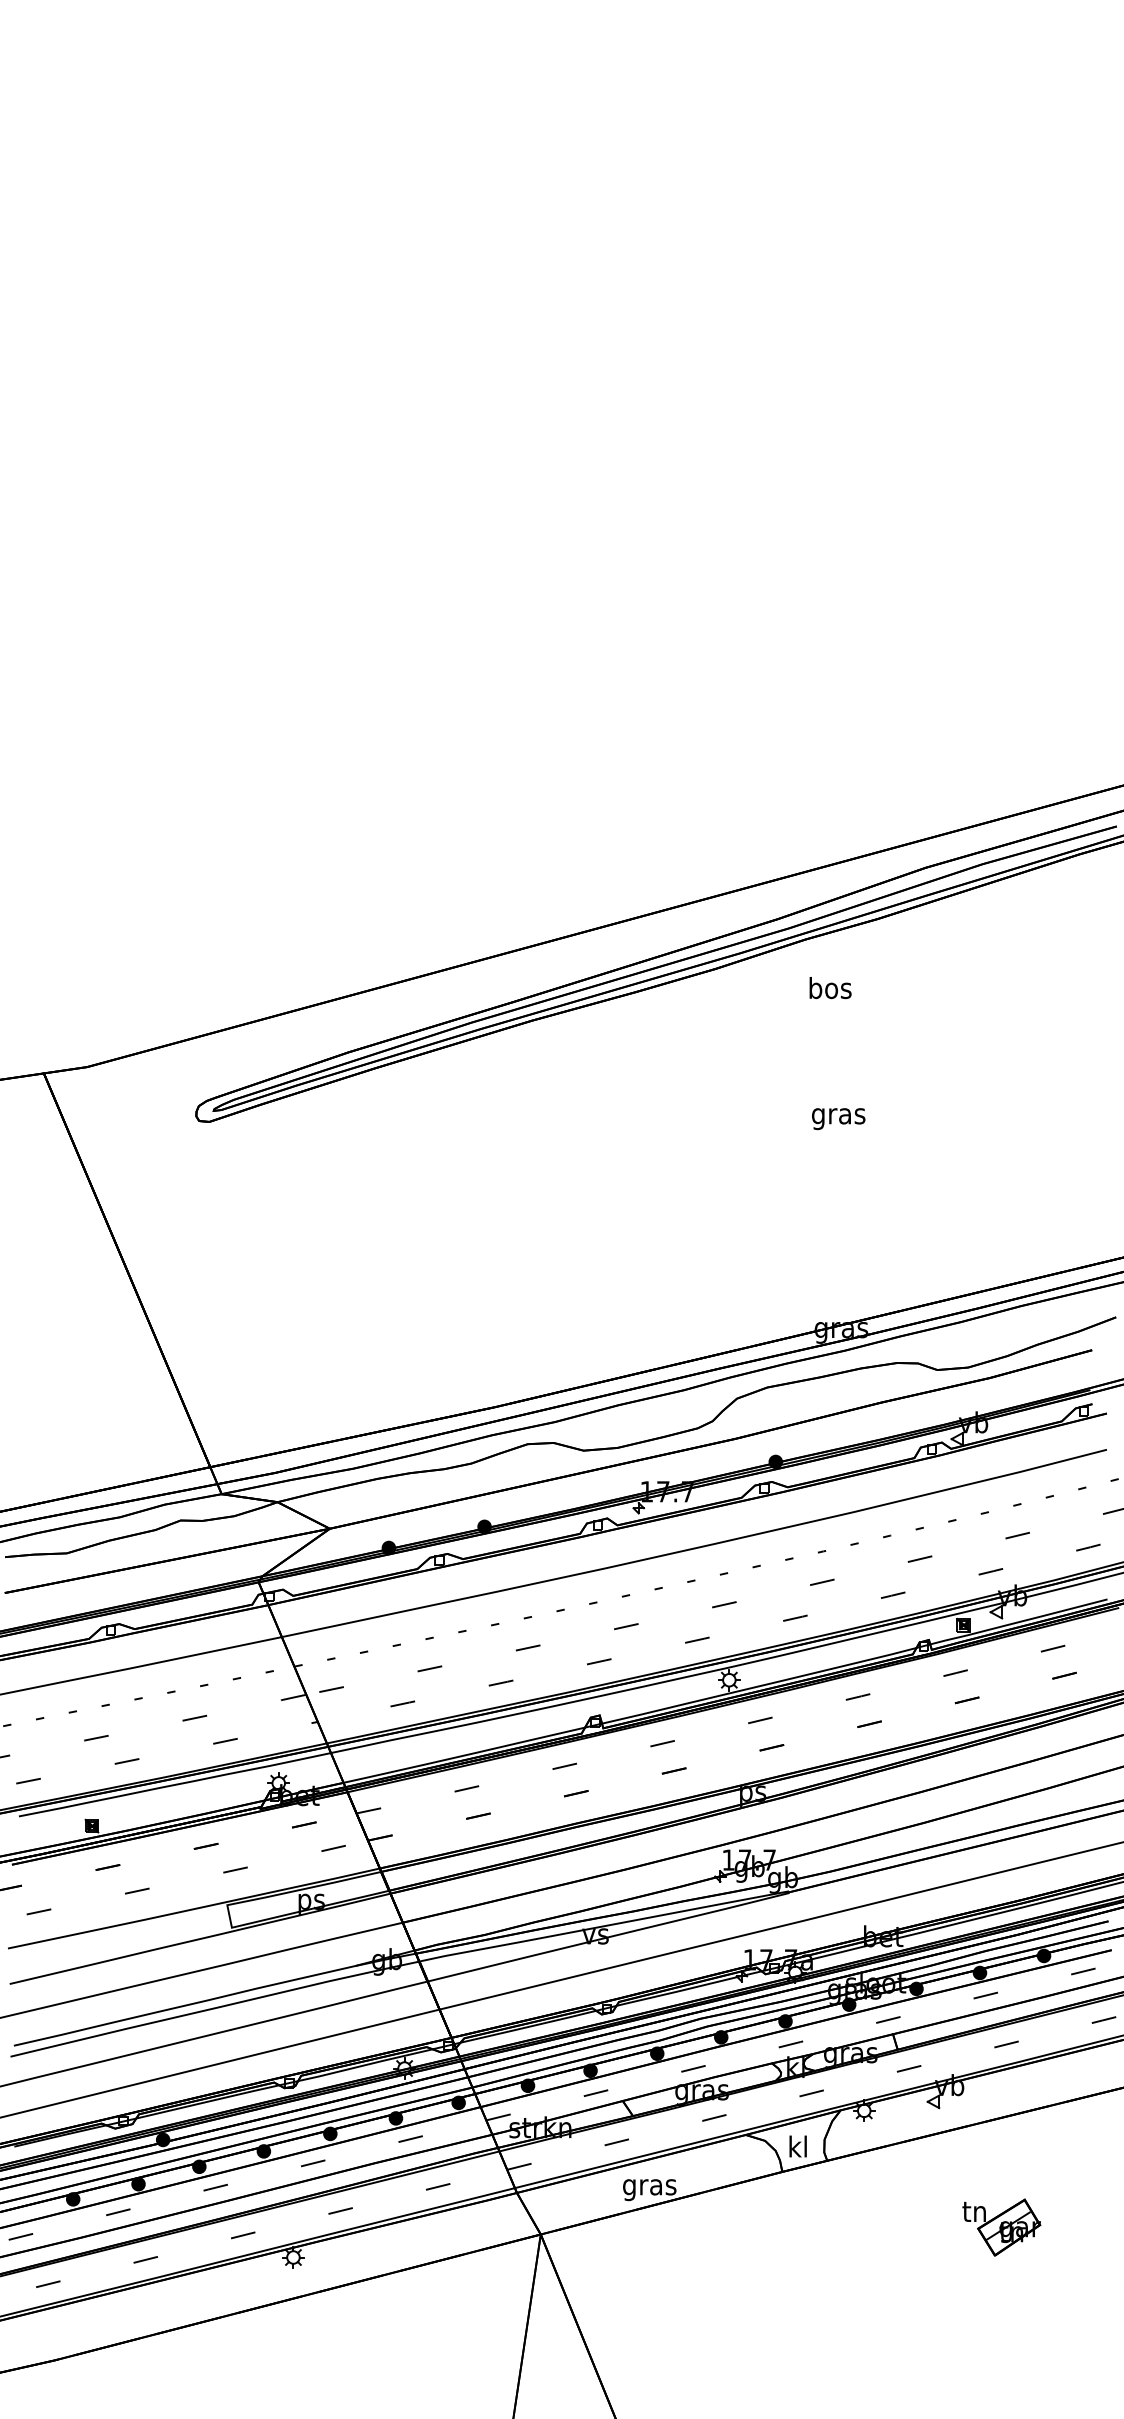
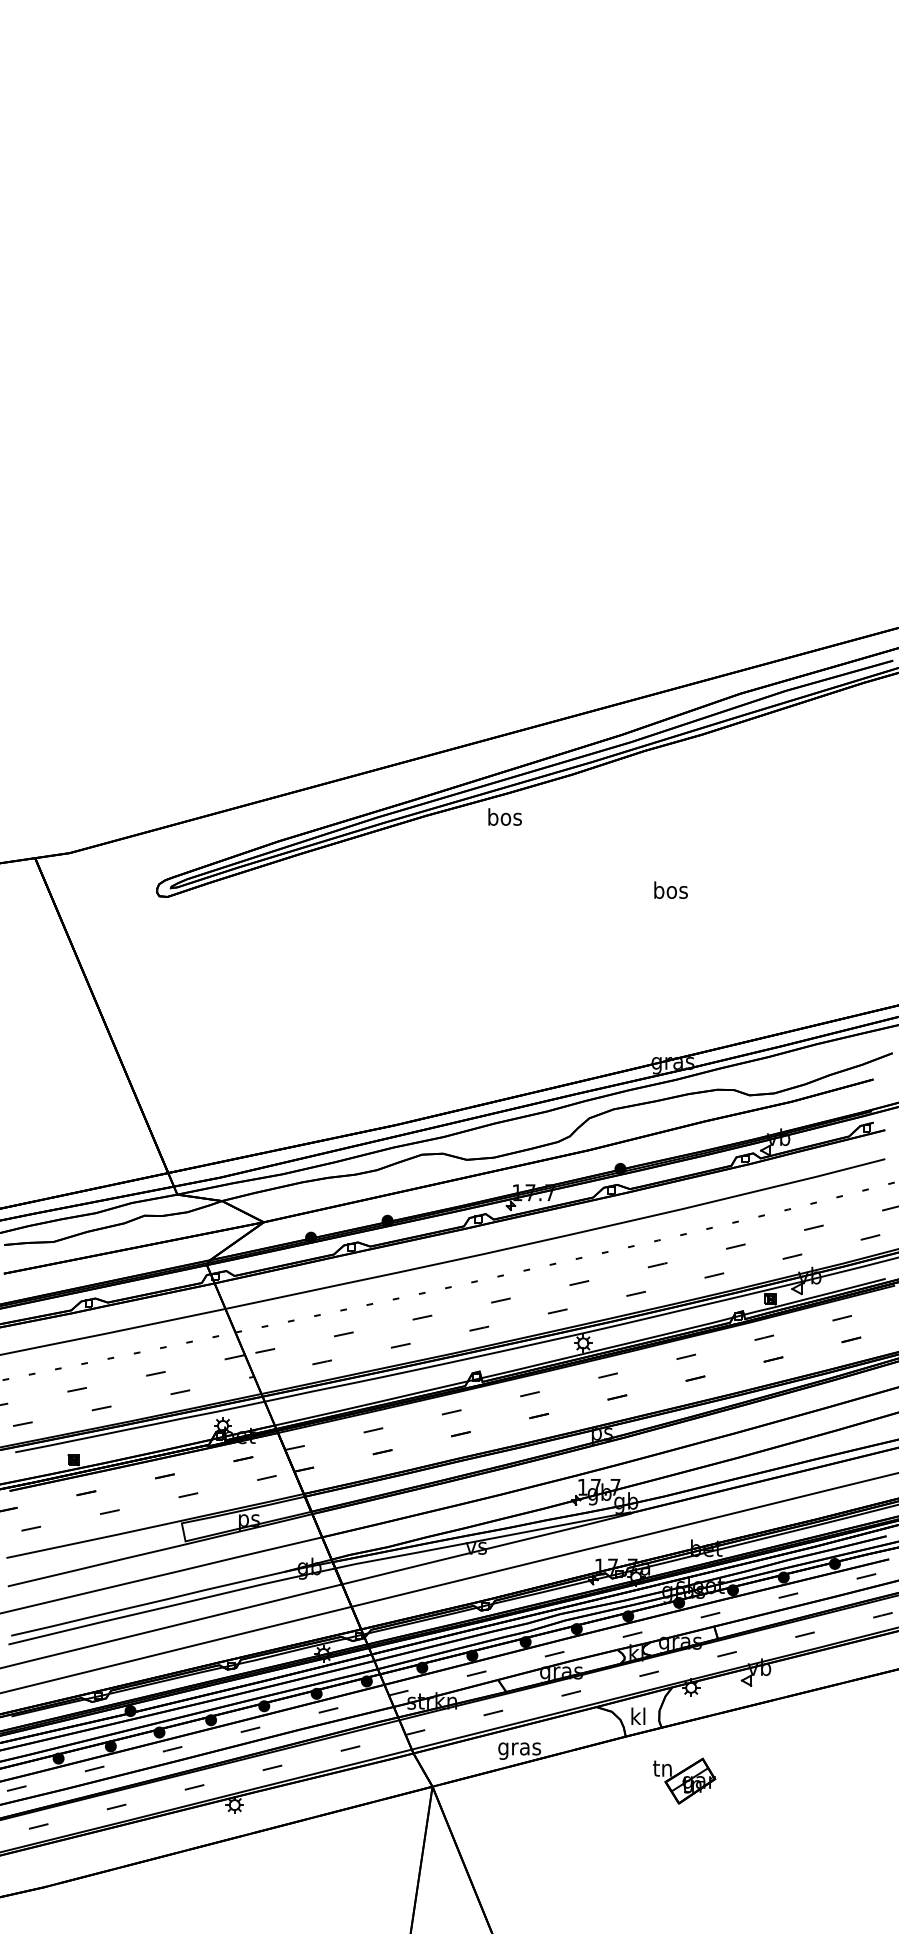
text: (830, 988) -> (505, 817), moved
text: (838, 1116) -> (670, 892), gras -> bos
part: (1001, 2227) -> (684, 1781), moved

